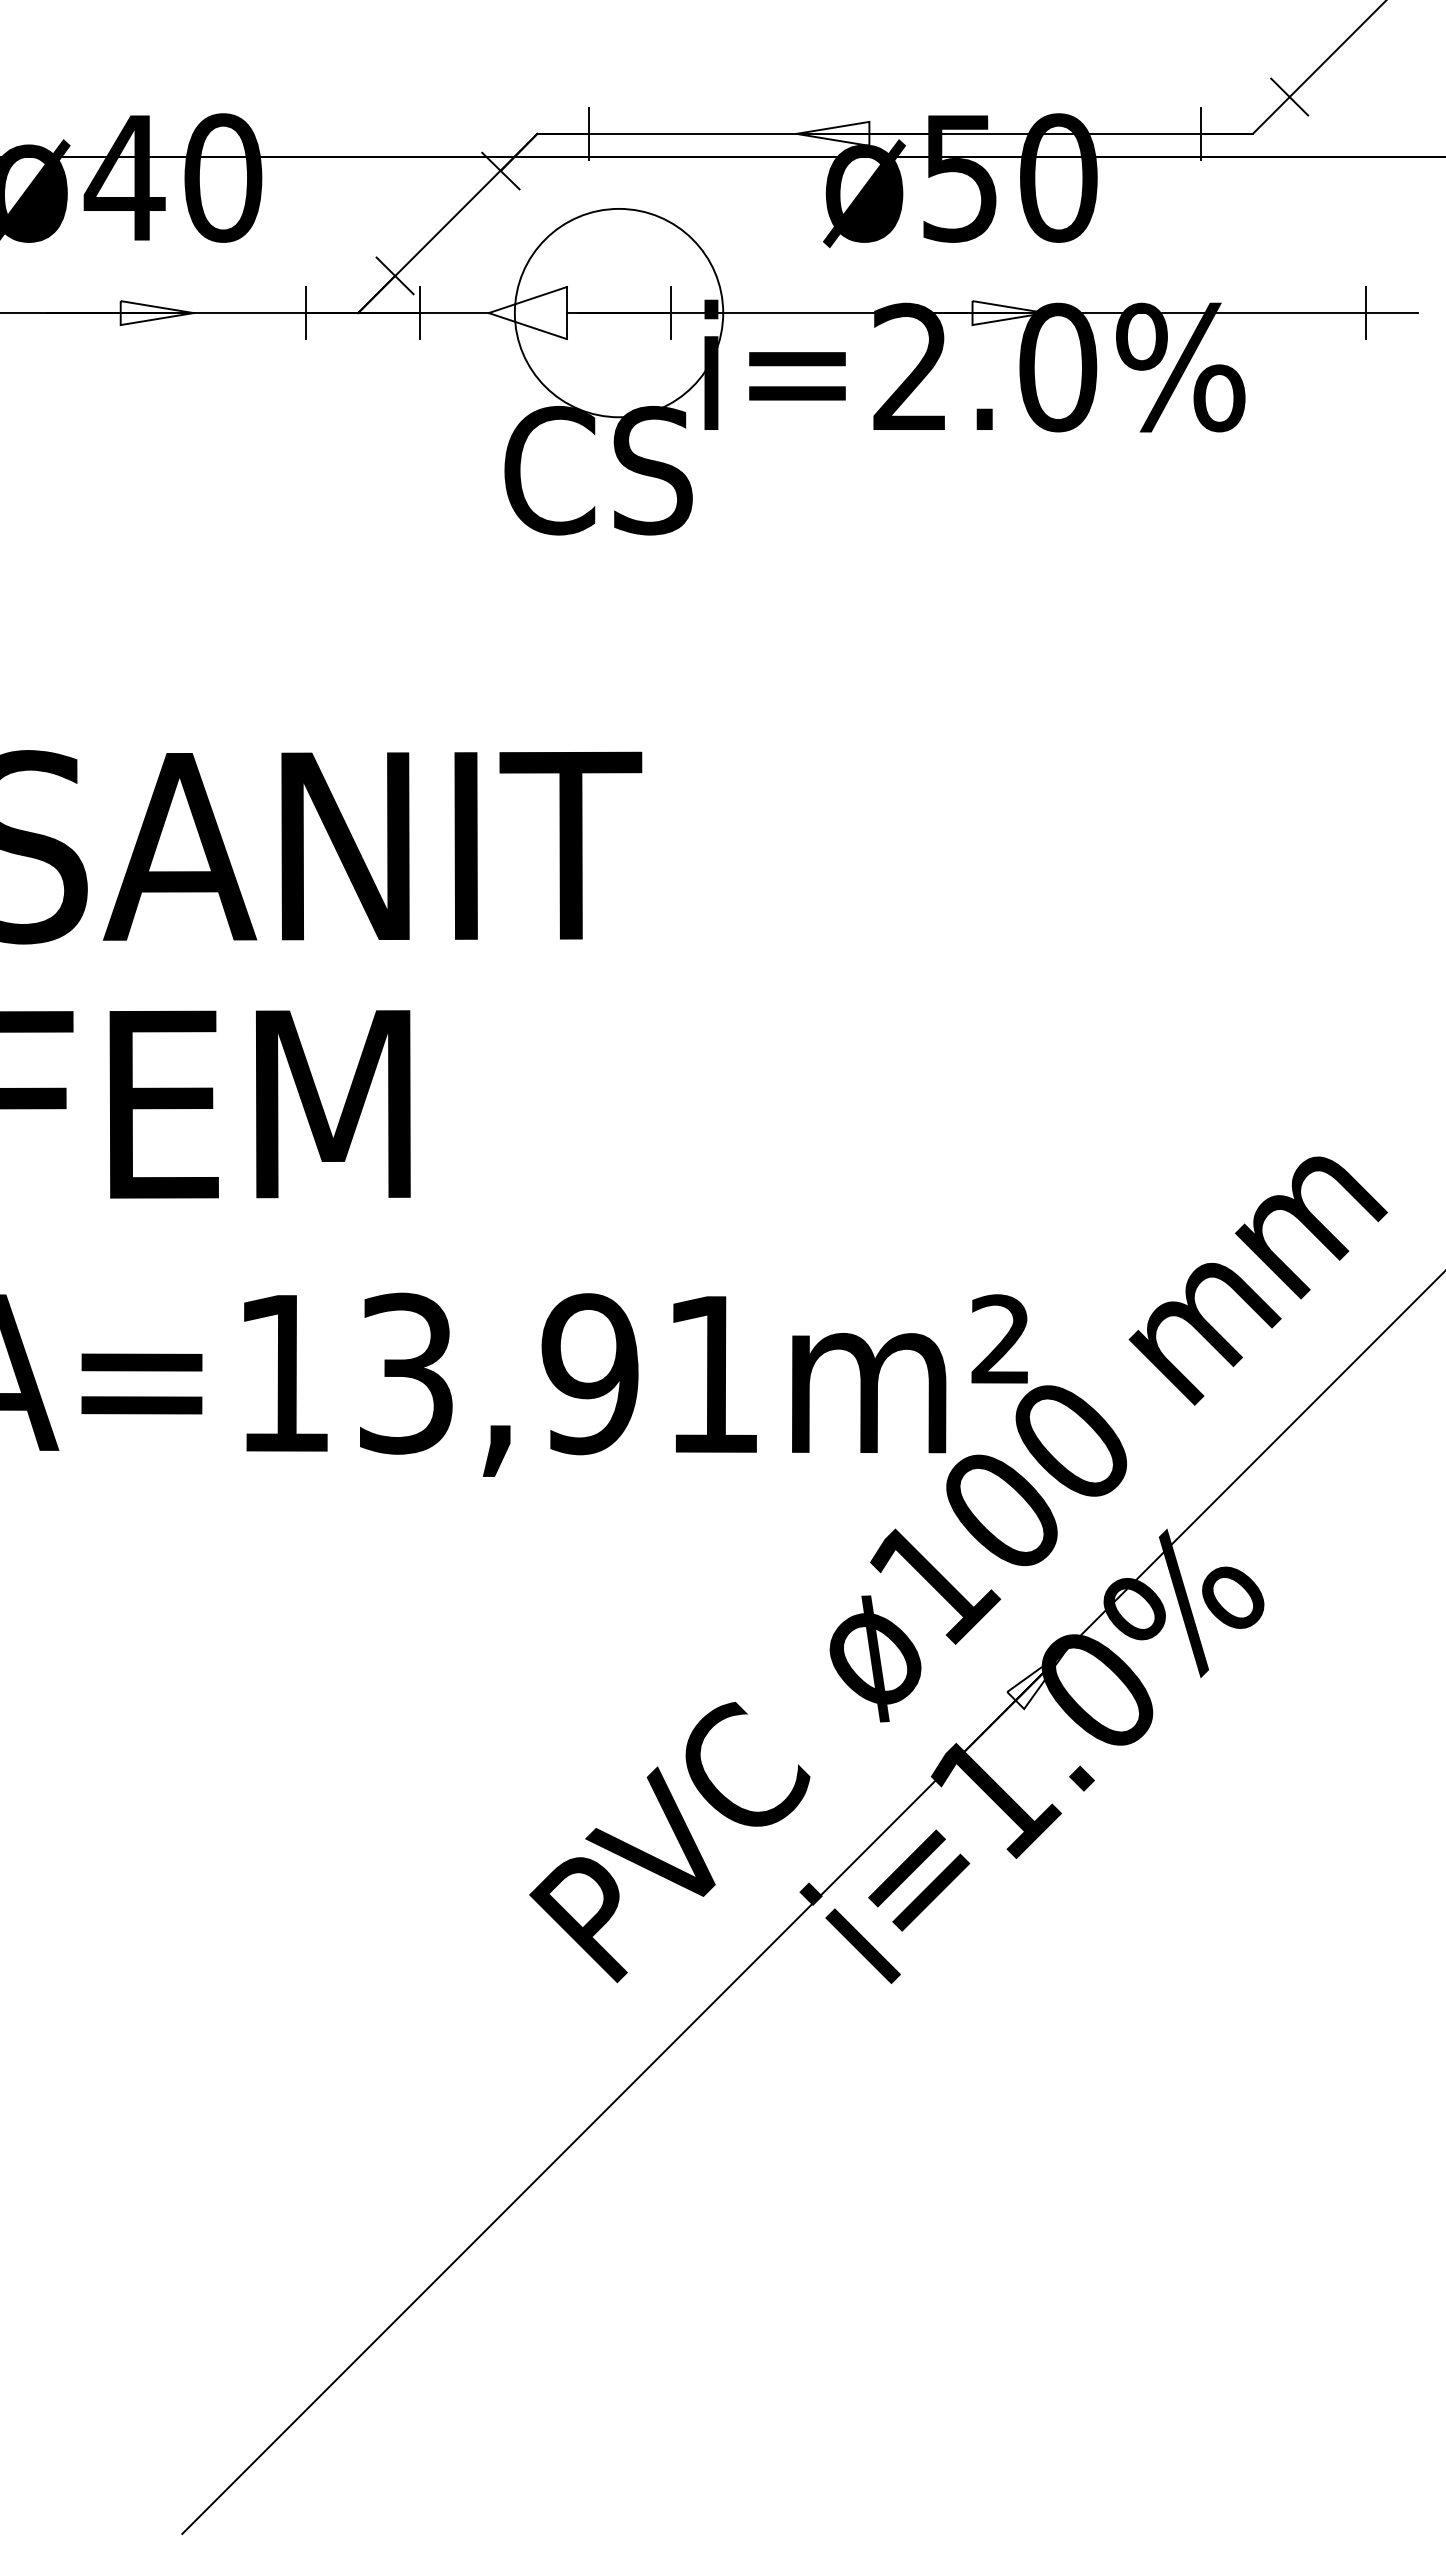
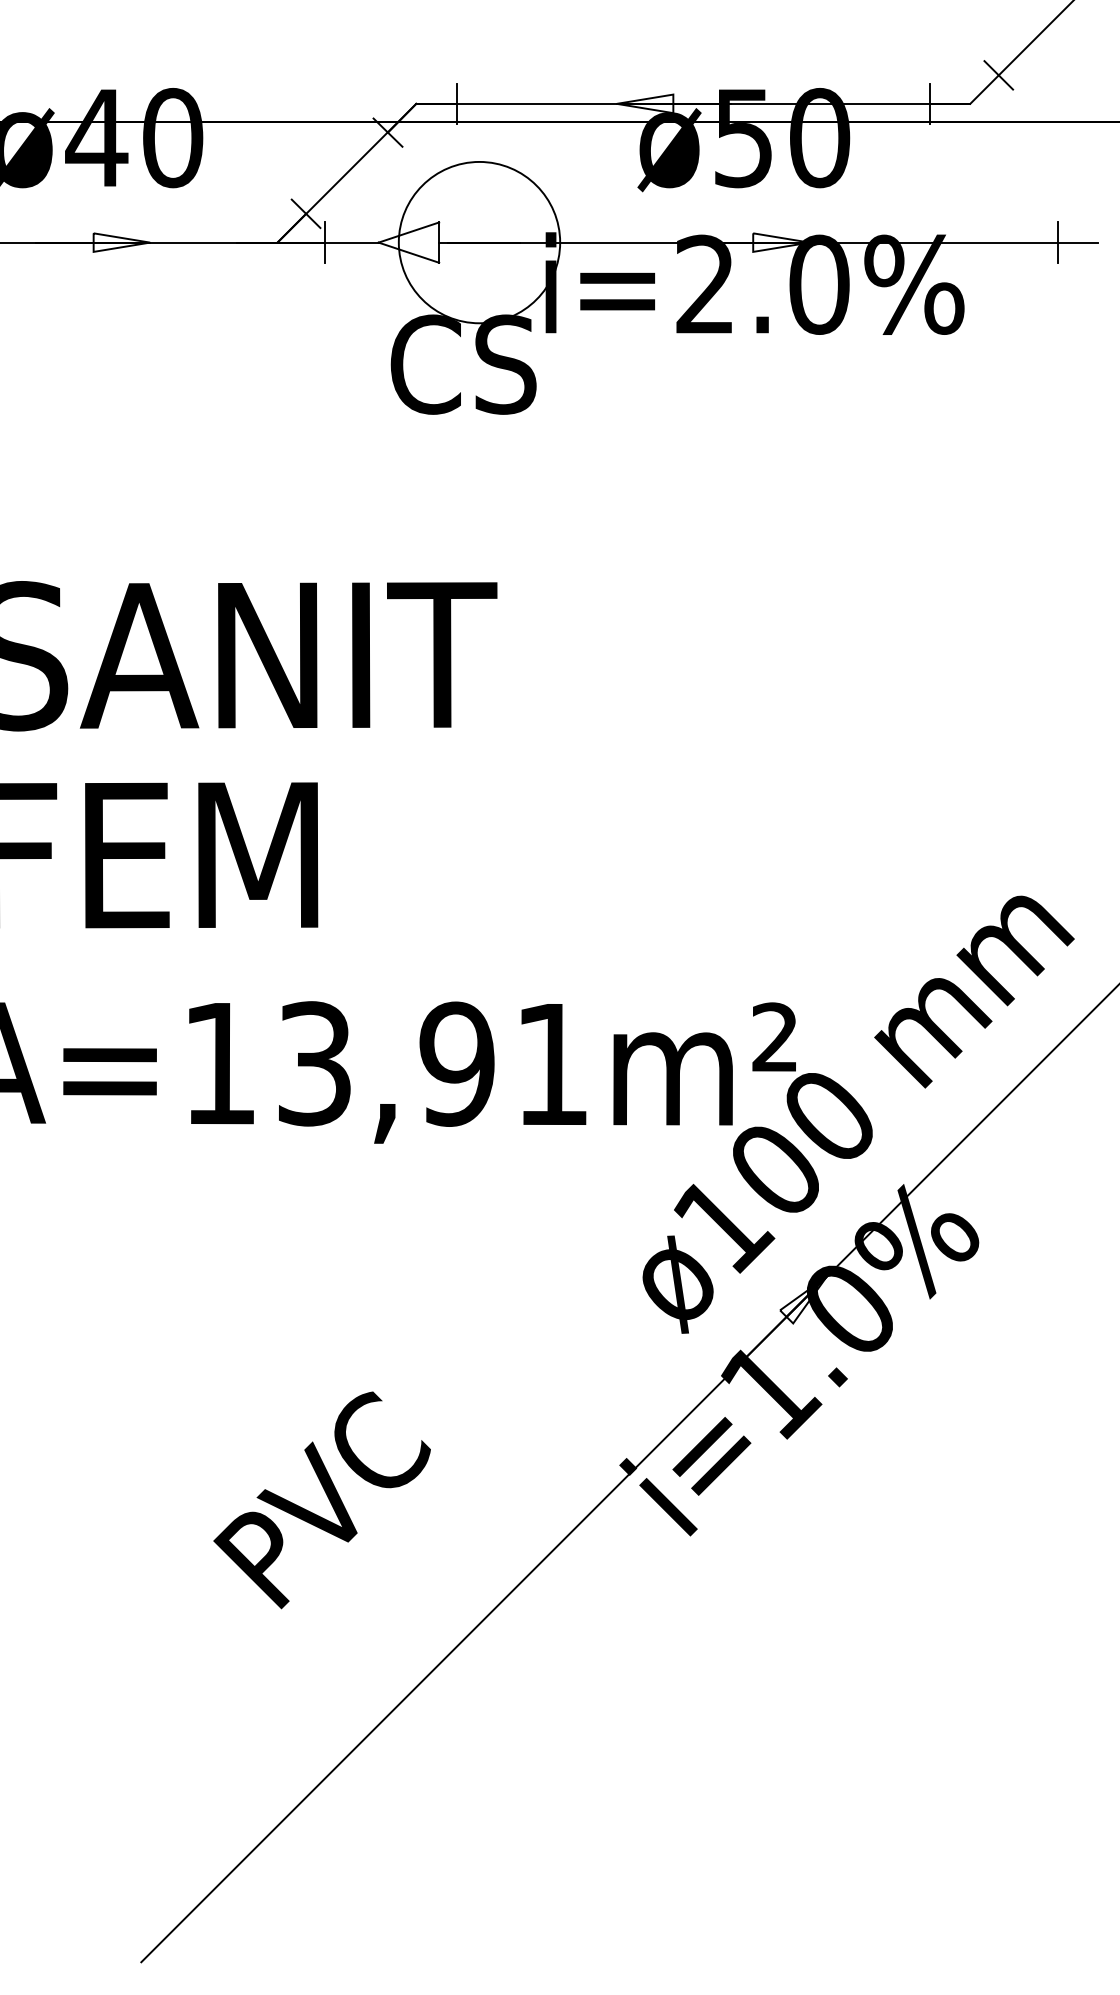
line: (306, 313) -> (237, 242), removed
line: (671, 313) -> (520, 242), removed
text: (669, 1842) -> (321, 1500), moved

